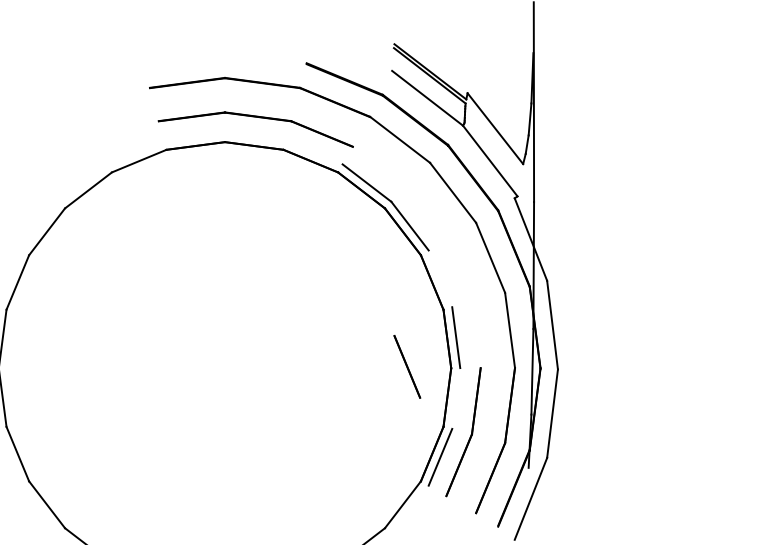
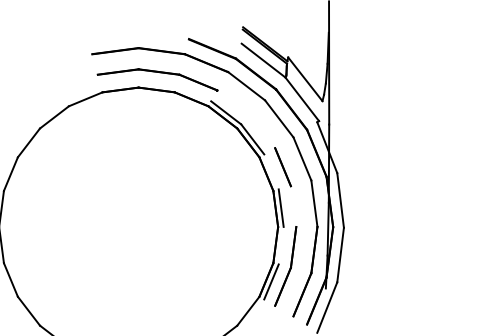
line: (406, 367) -> (282, 167), moved

